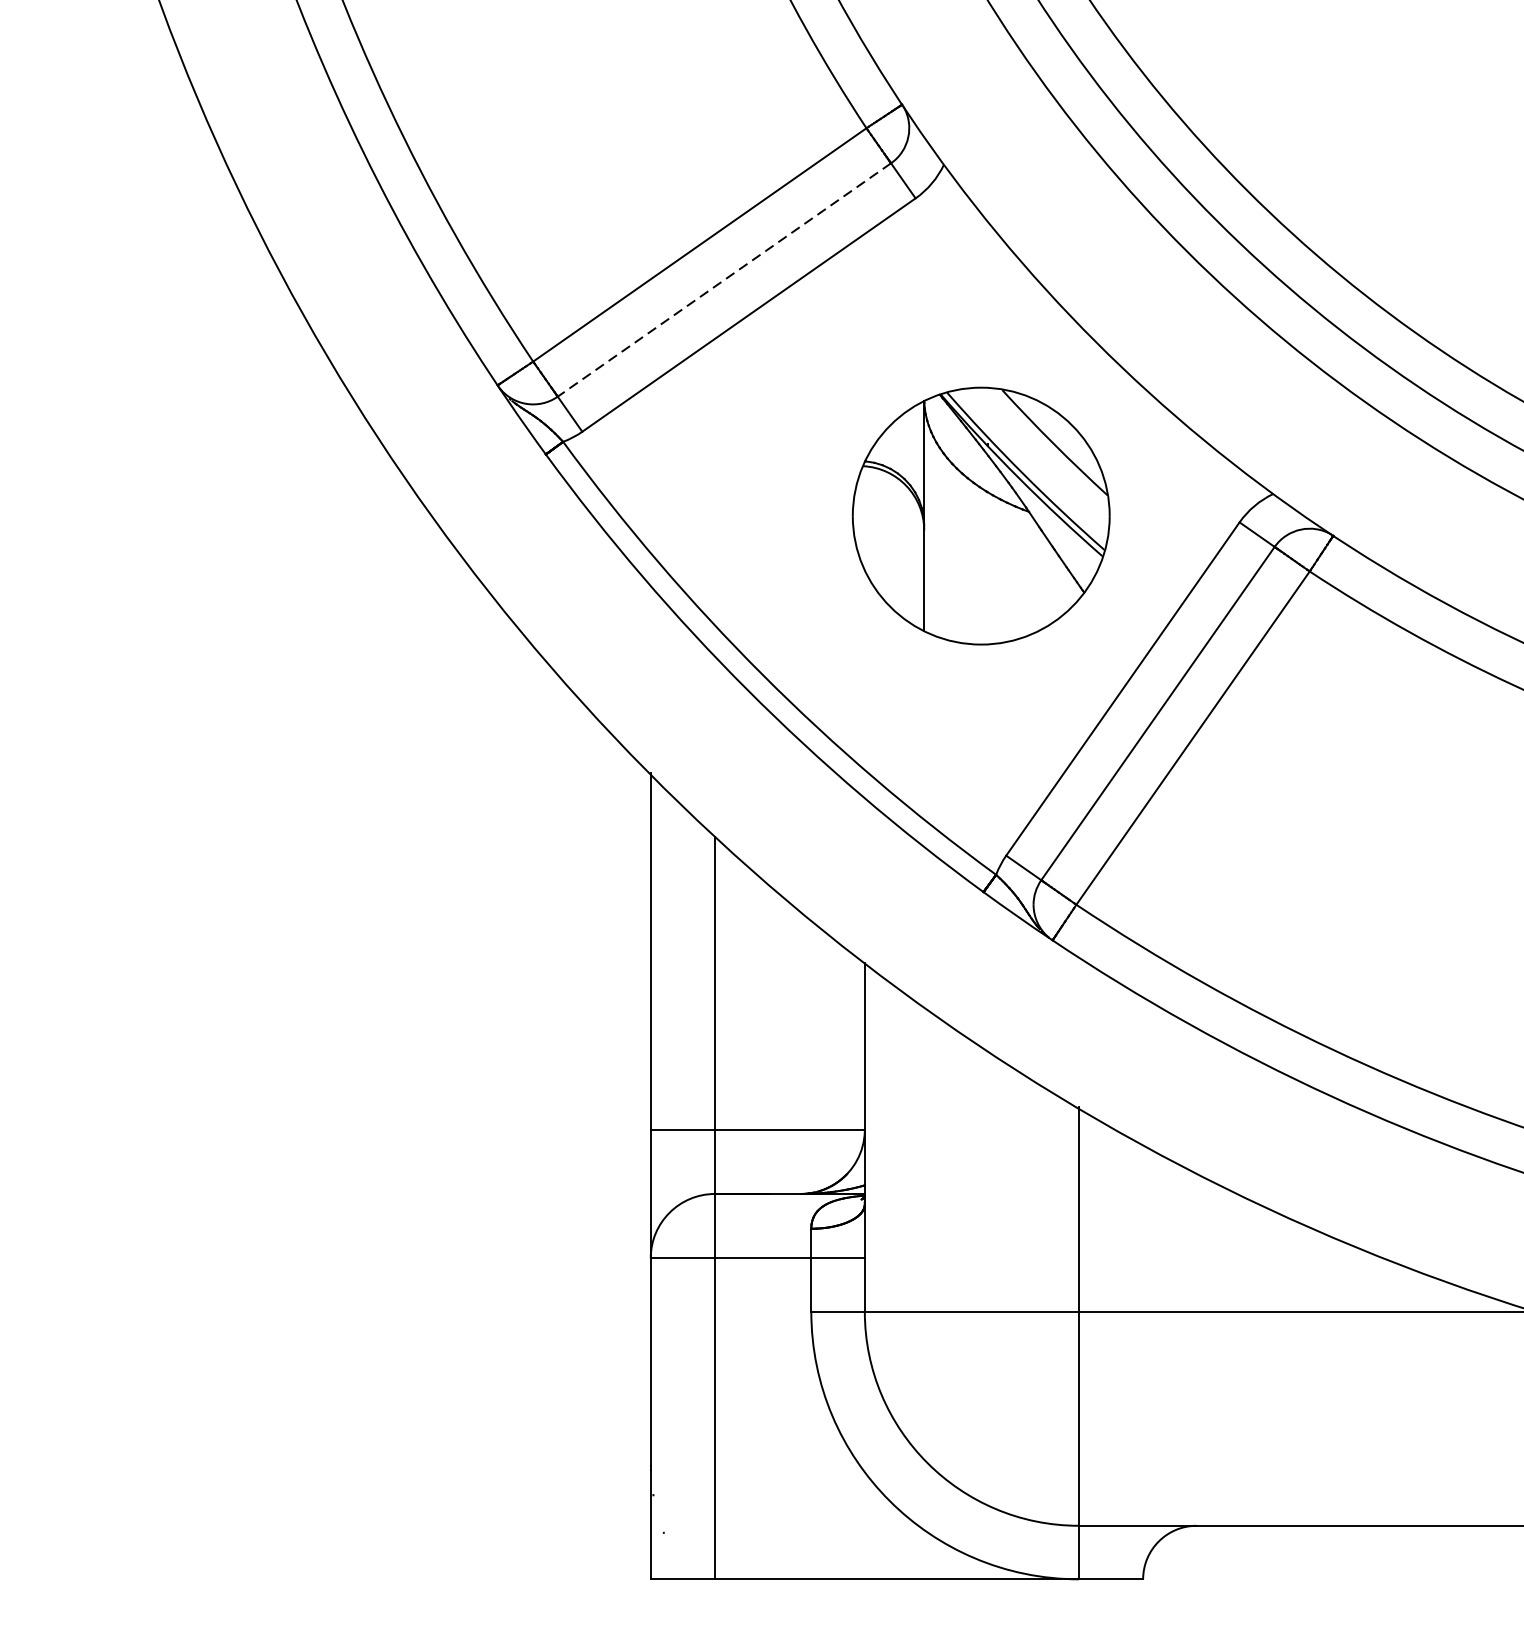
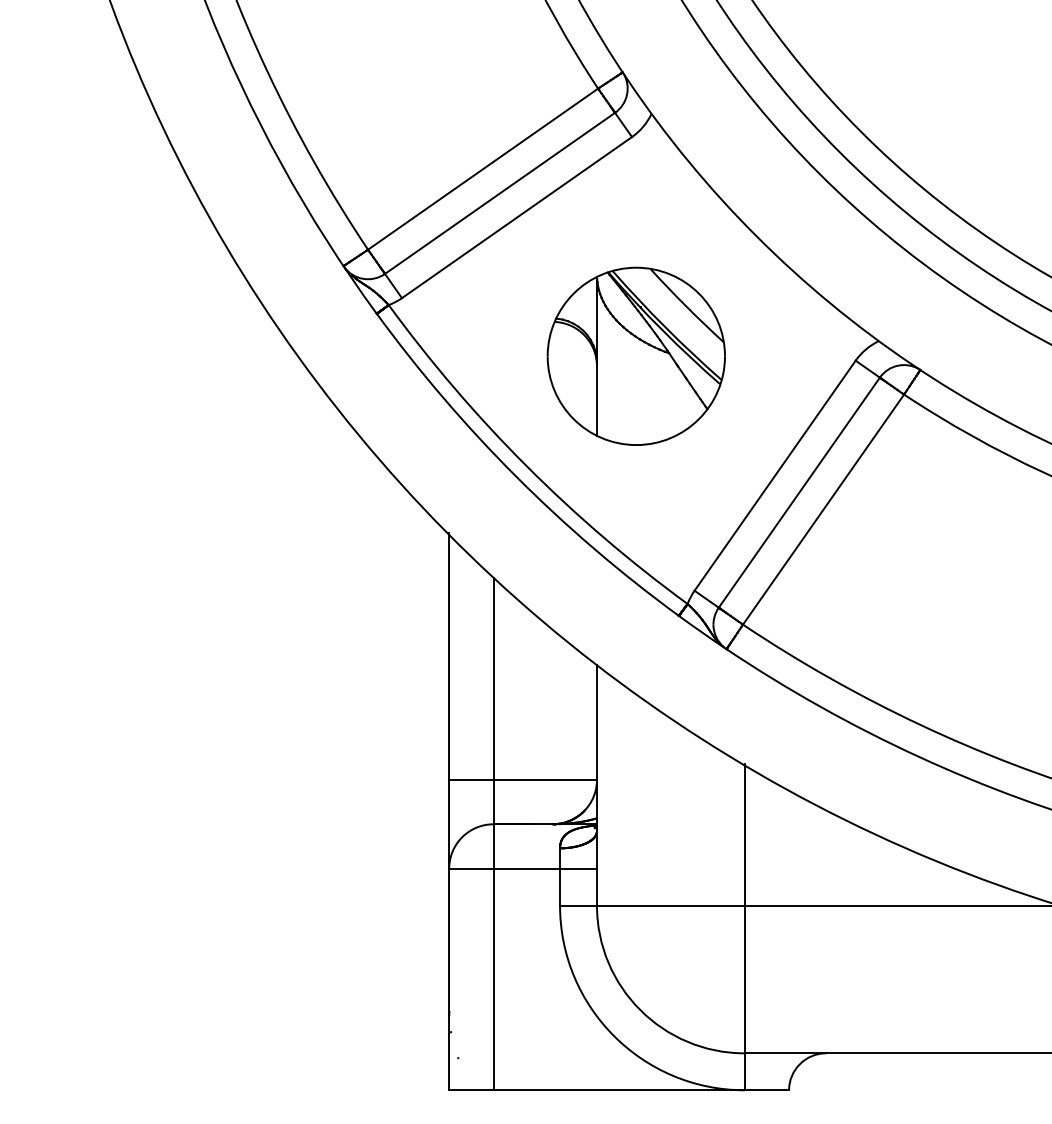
line: (723, 280) -> (499, 193), dashed -> solid
part: (980, 514) -> (635, 355), moved

